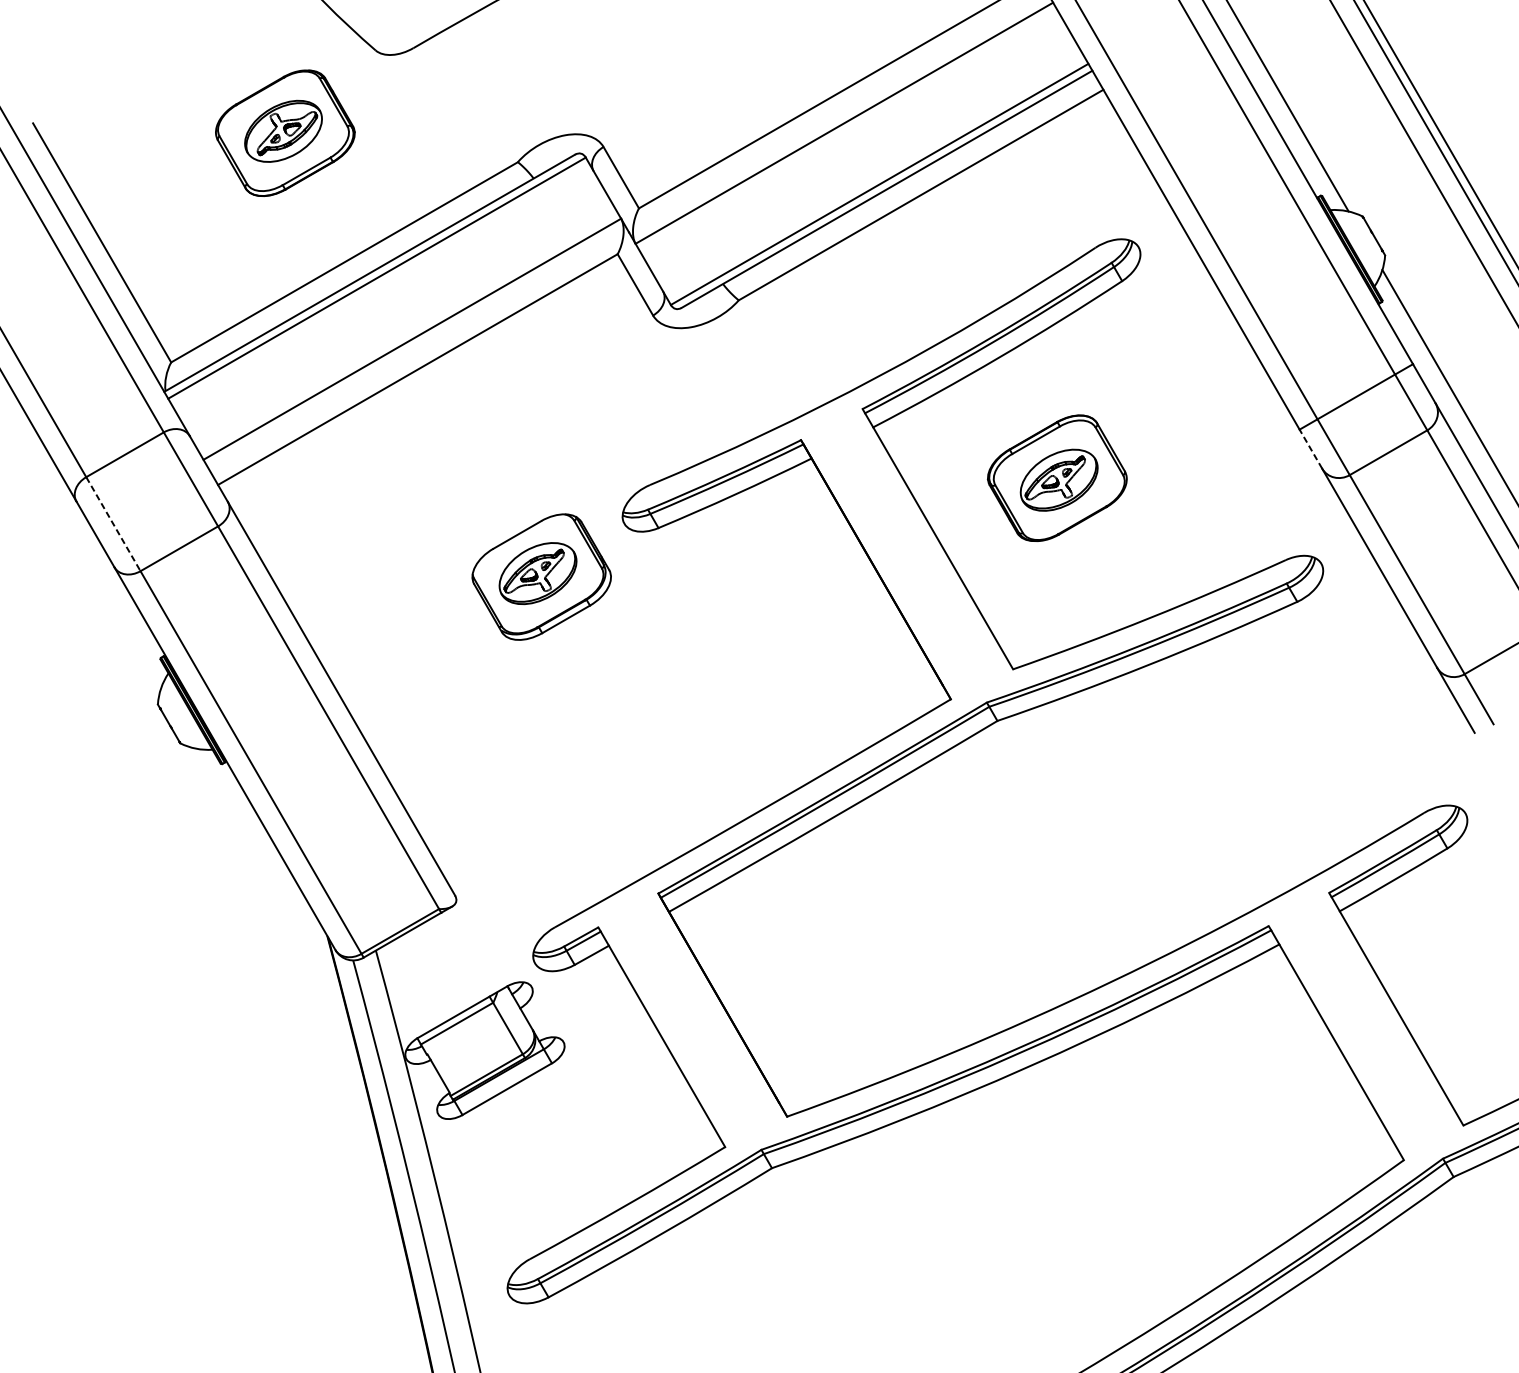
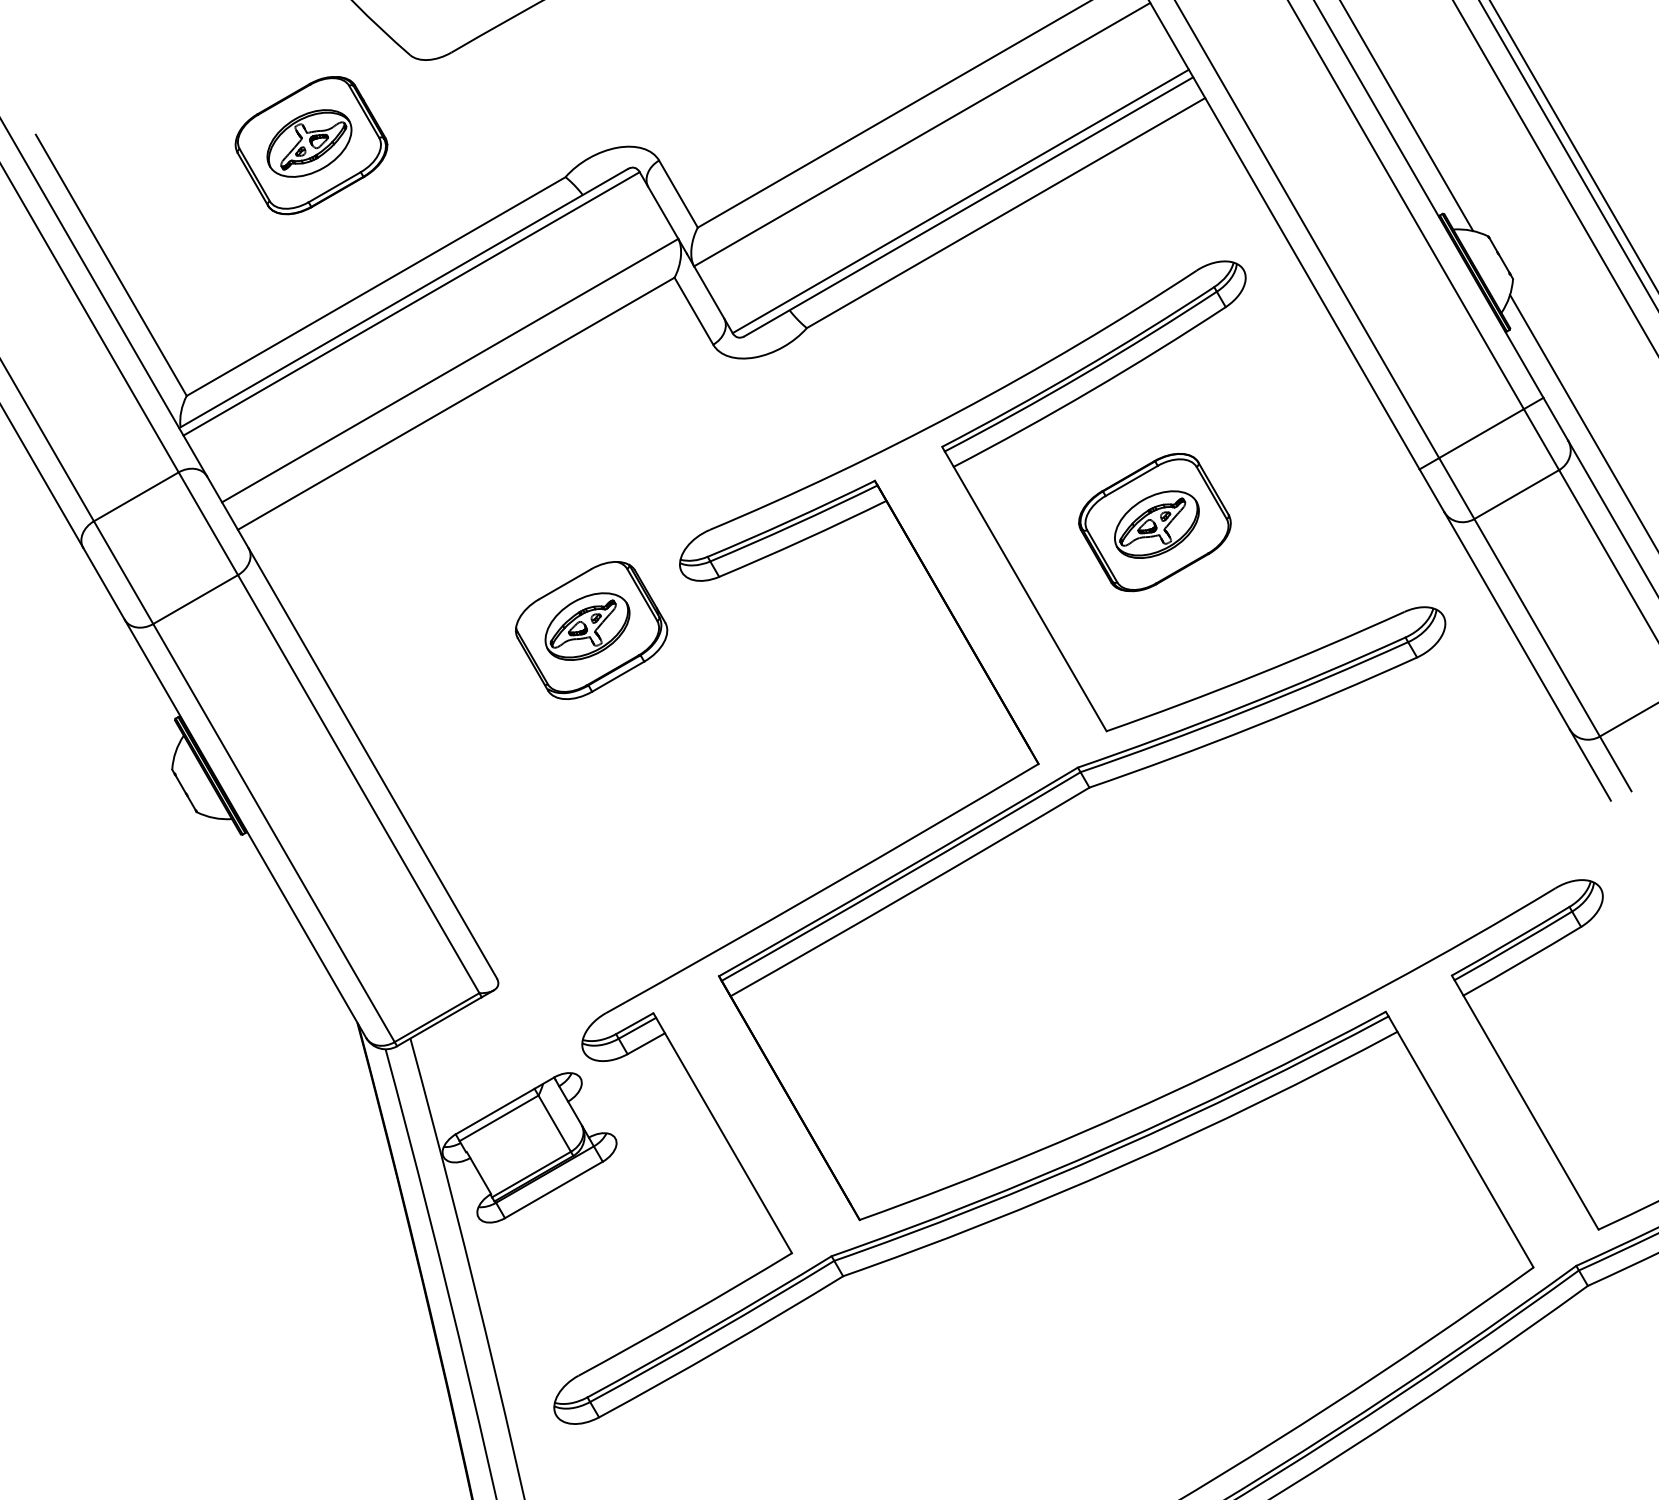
line: (1310, 448) -> (1431, 490), dashed -> solid
line: (113, 524) -> (123, 573), dashed -> solid

